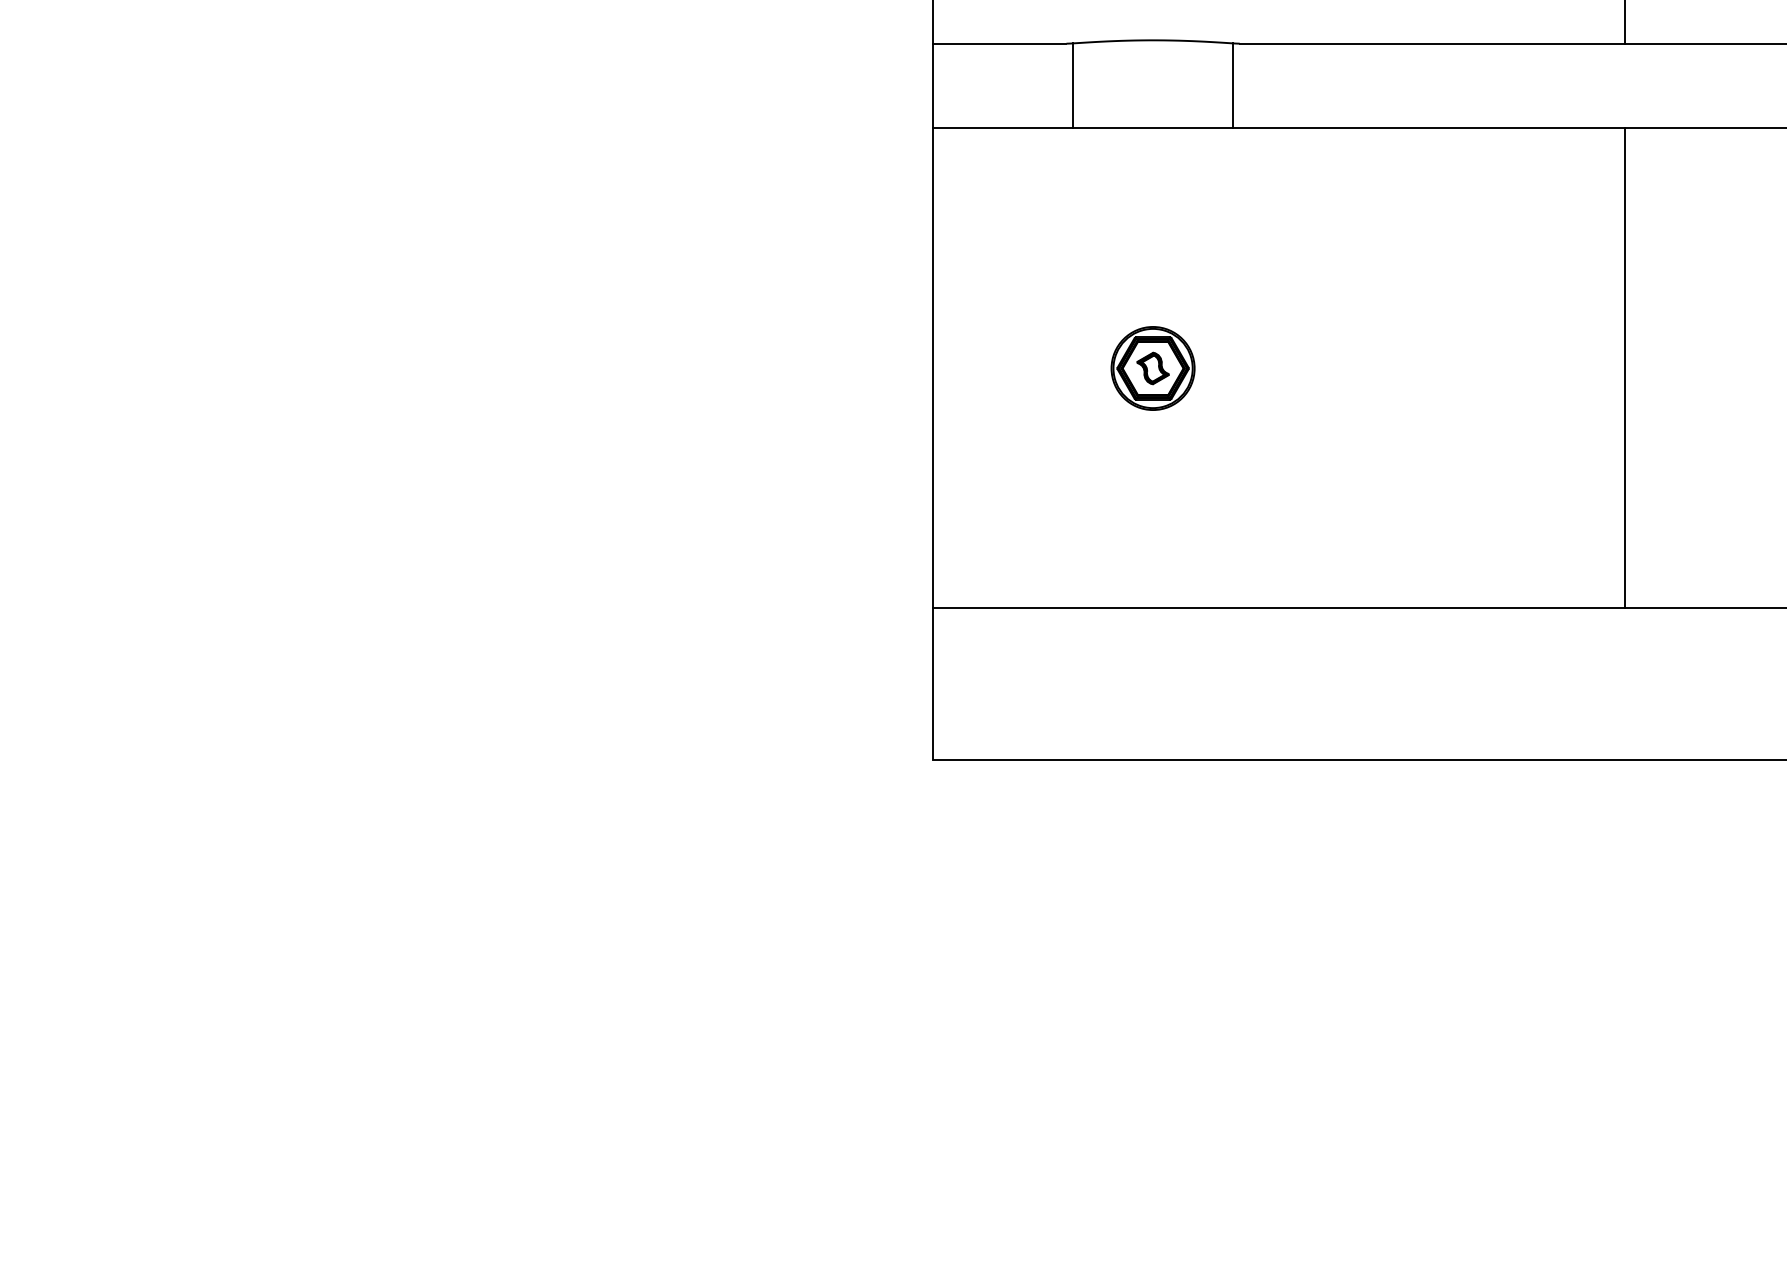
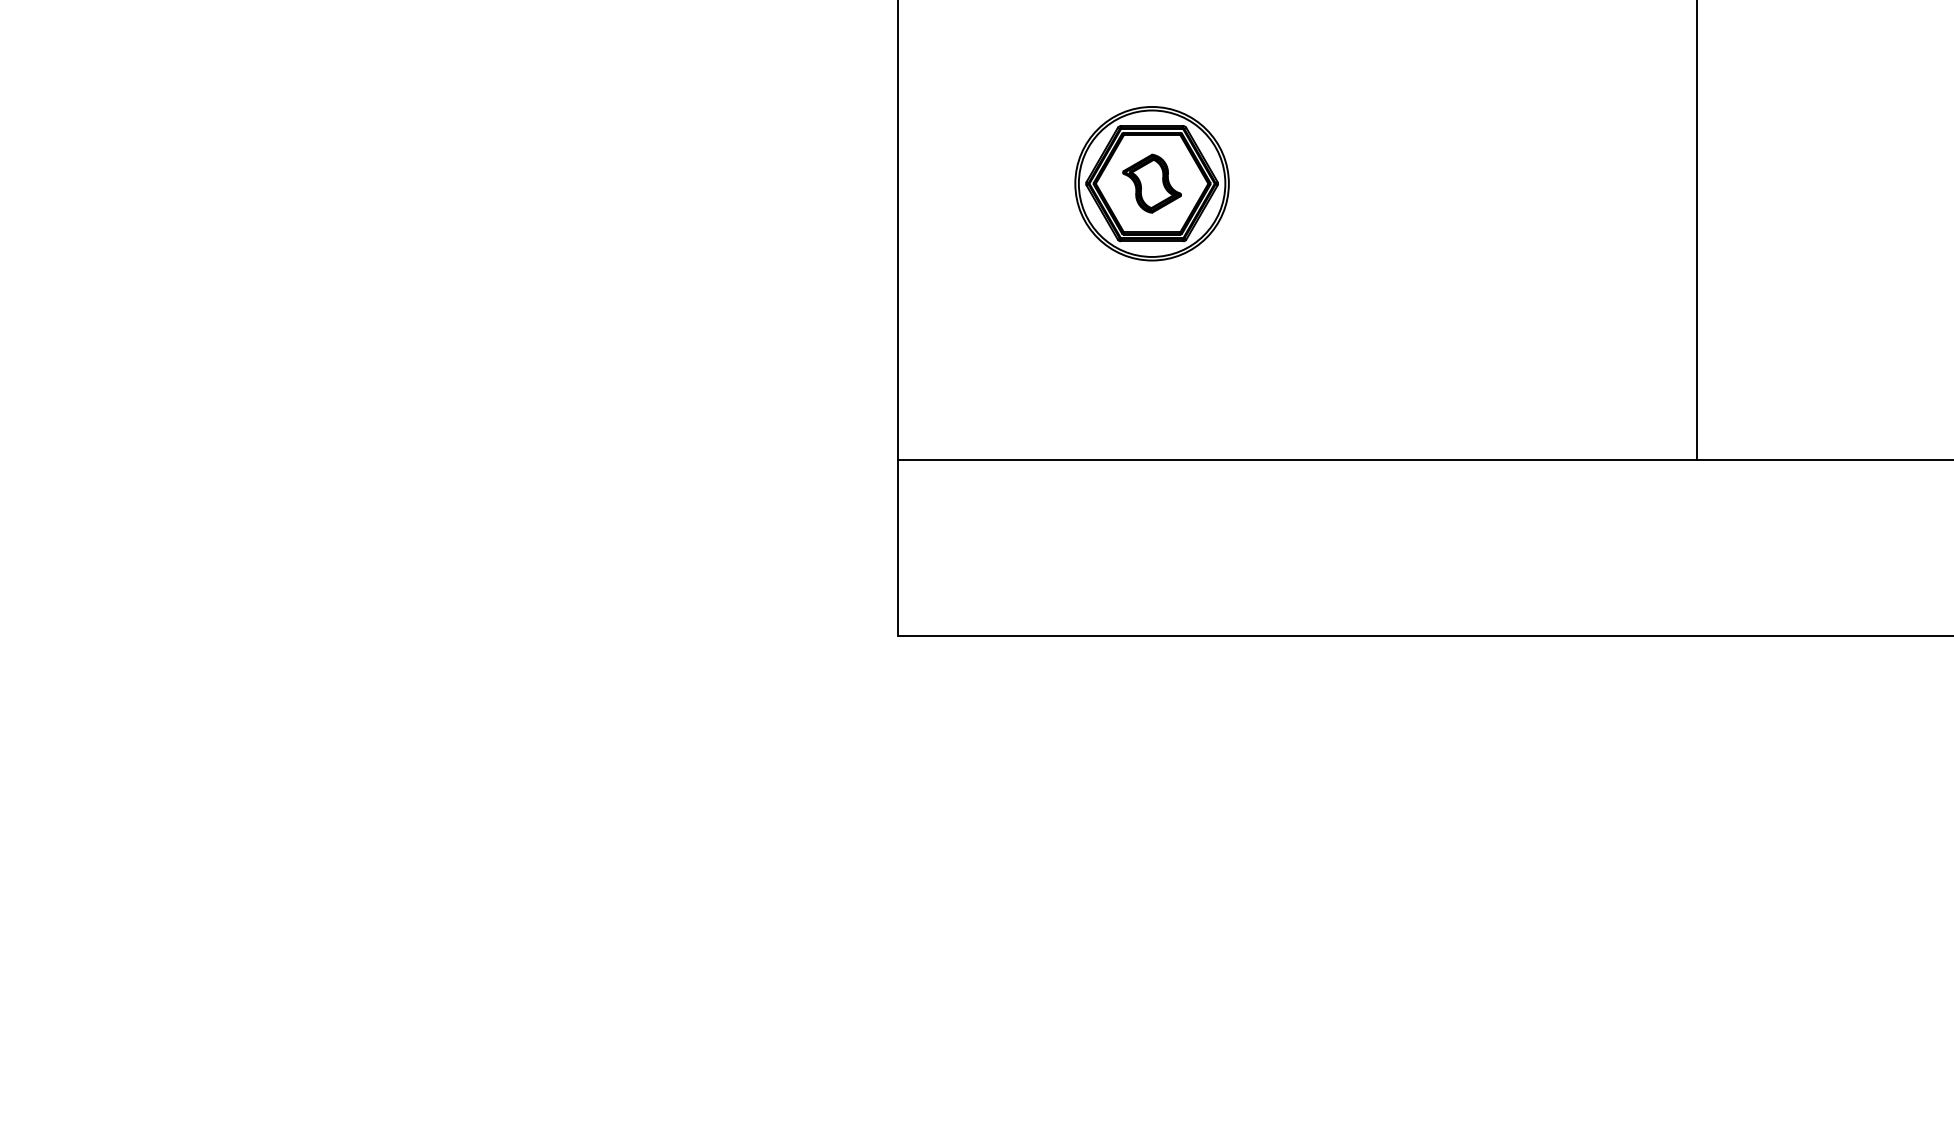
part: (1152, 368) -> (1151, 183), size x1.6

